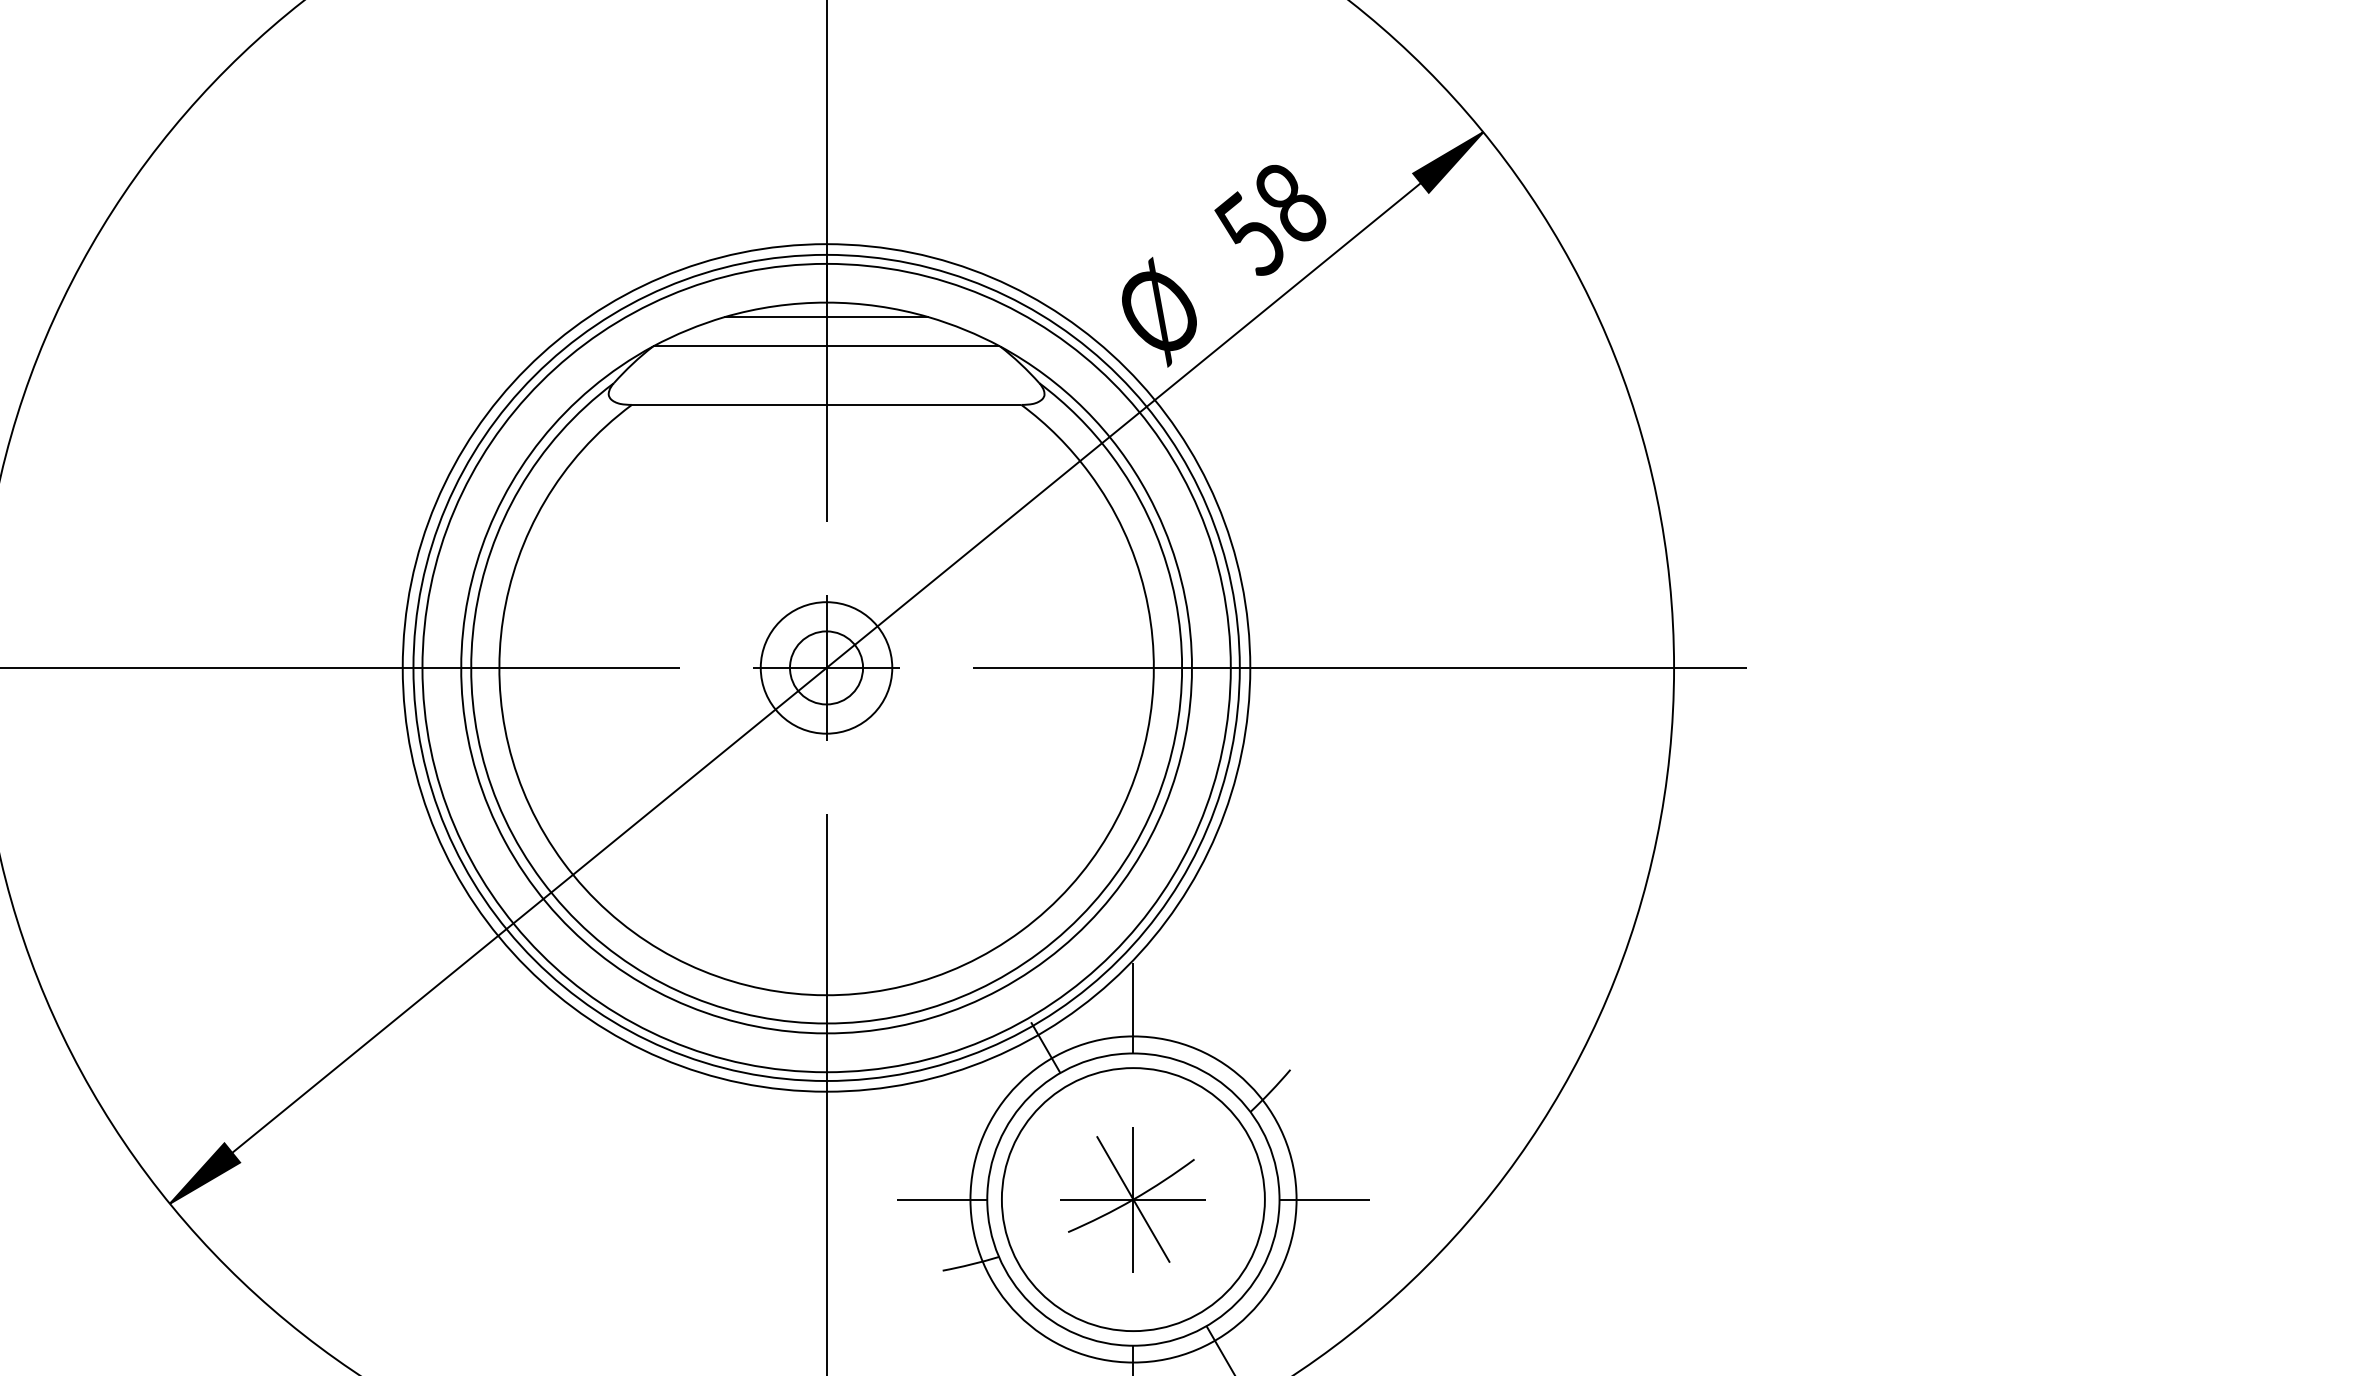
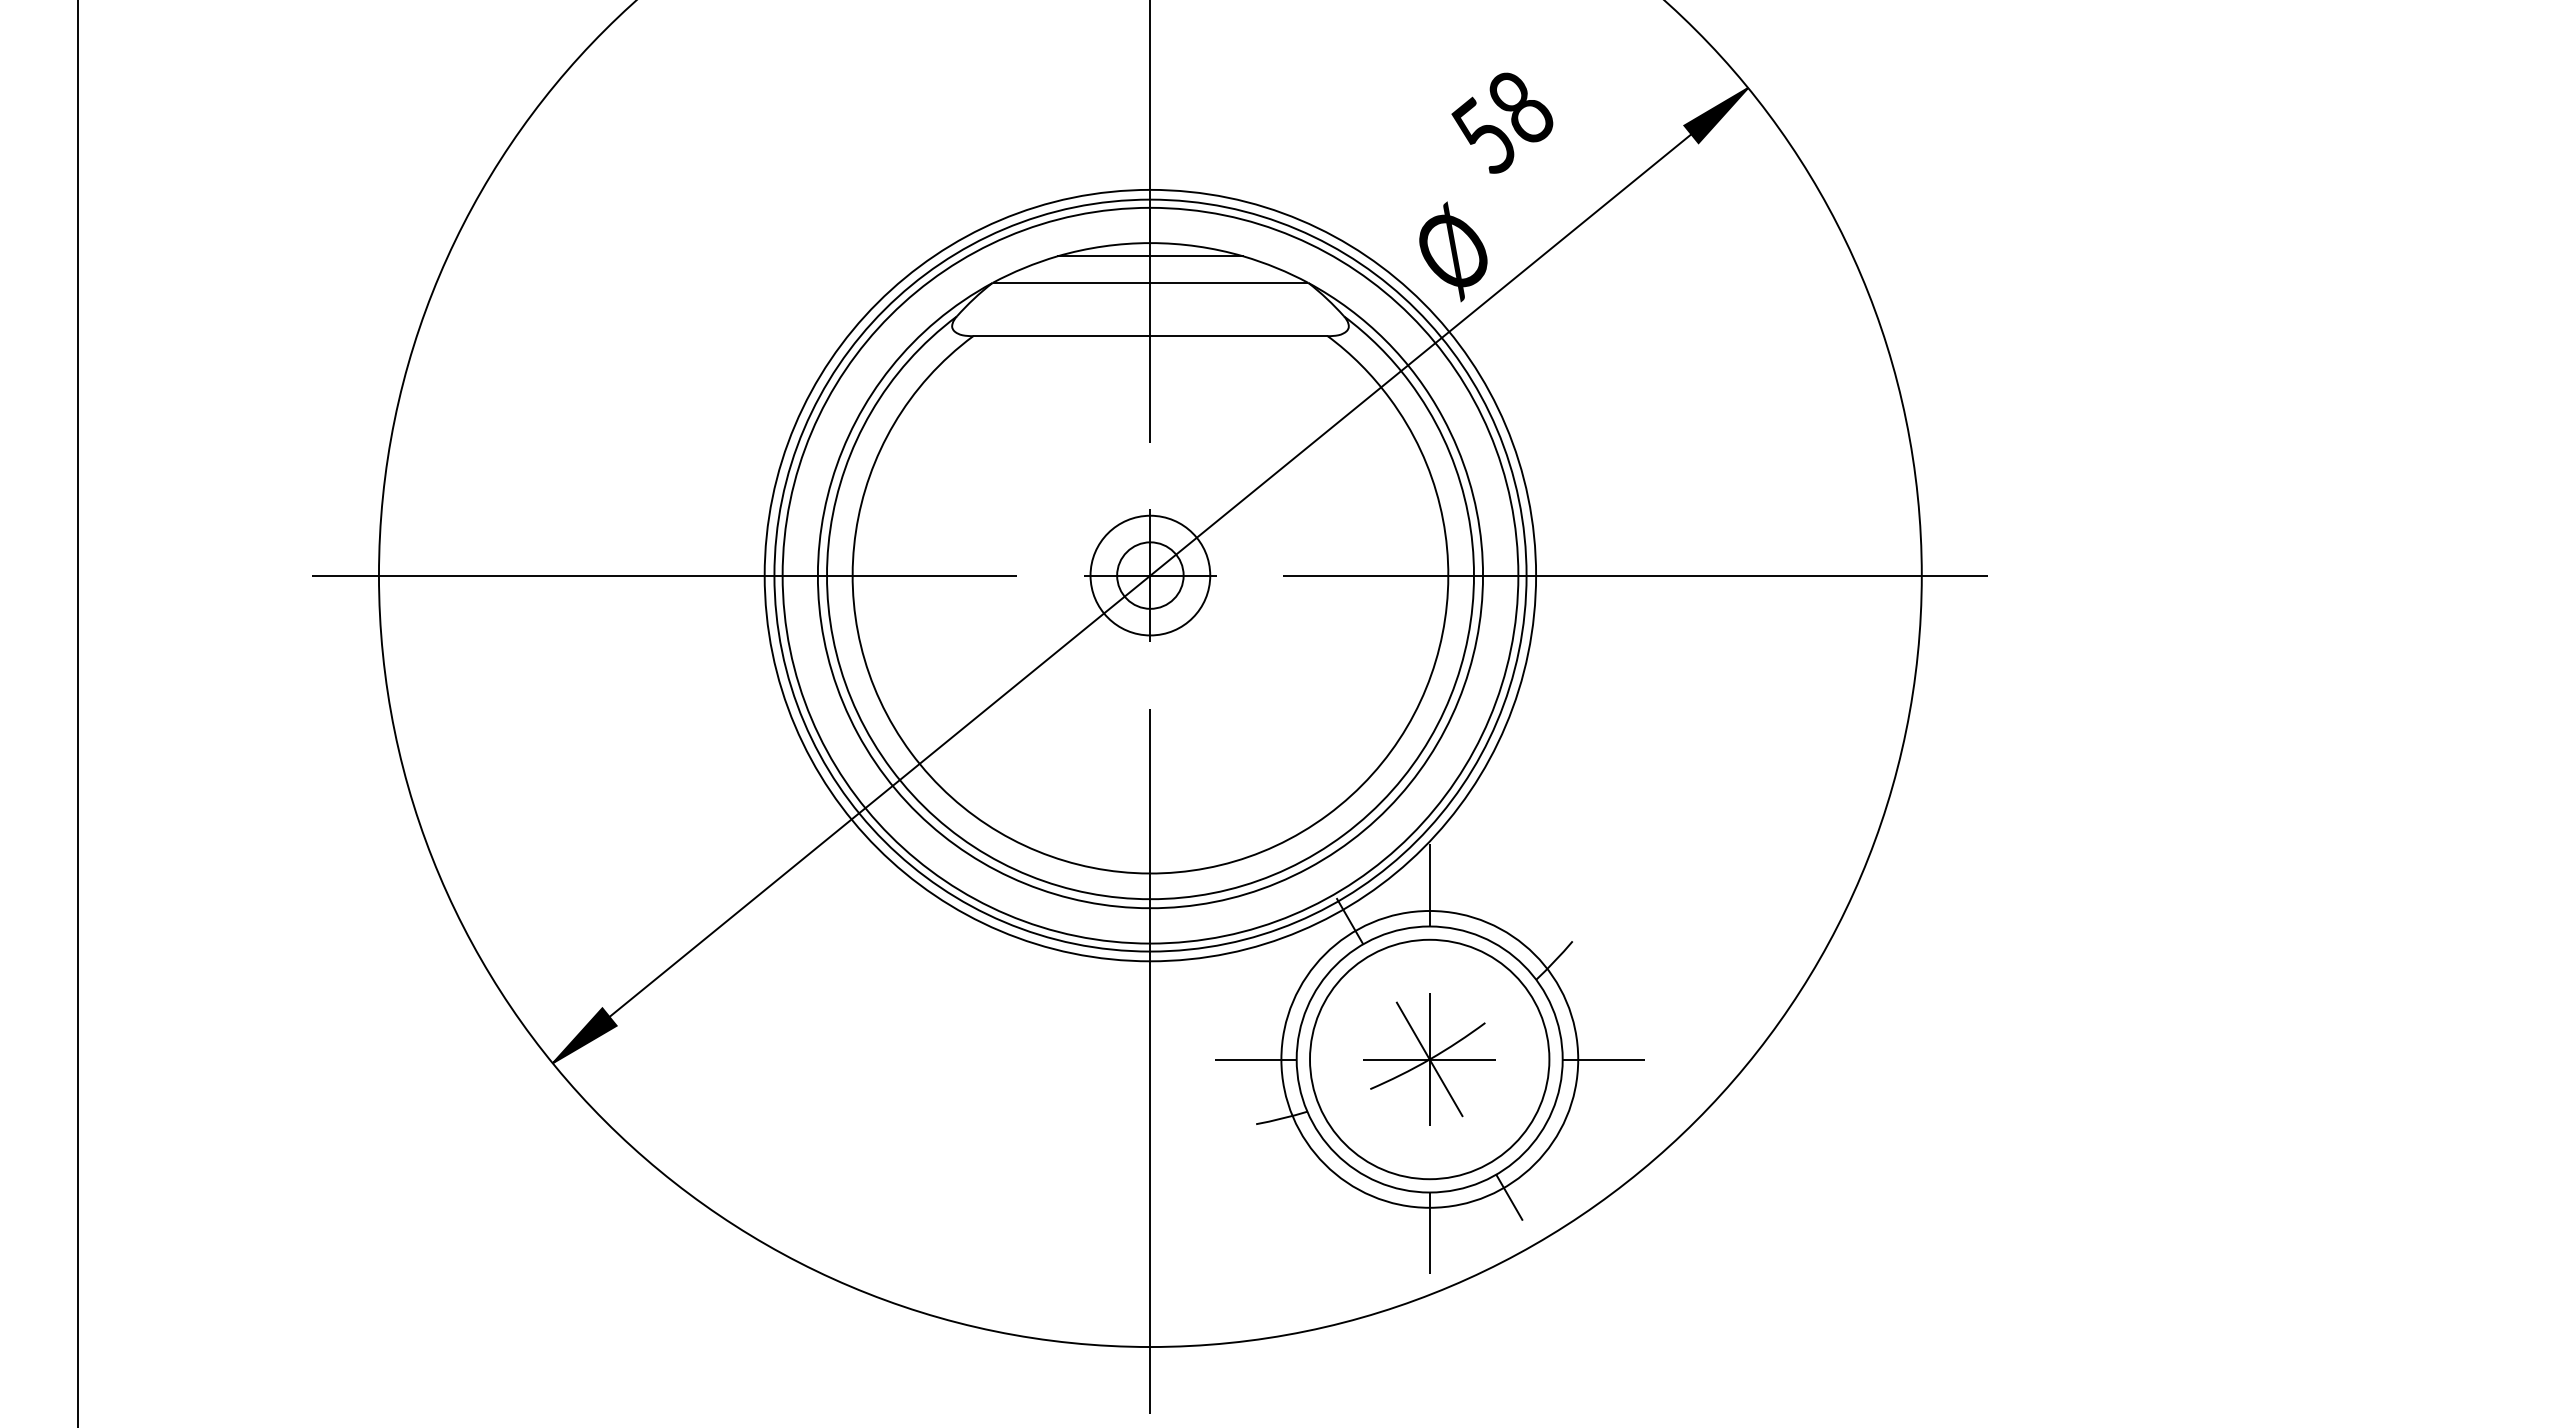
text: (1270, 219) -> (1502, 122), moved

